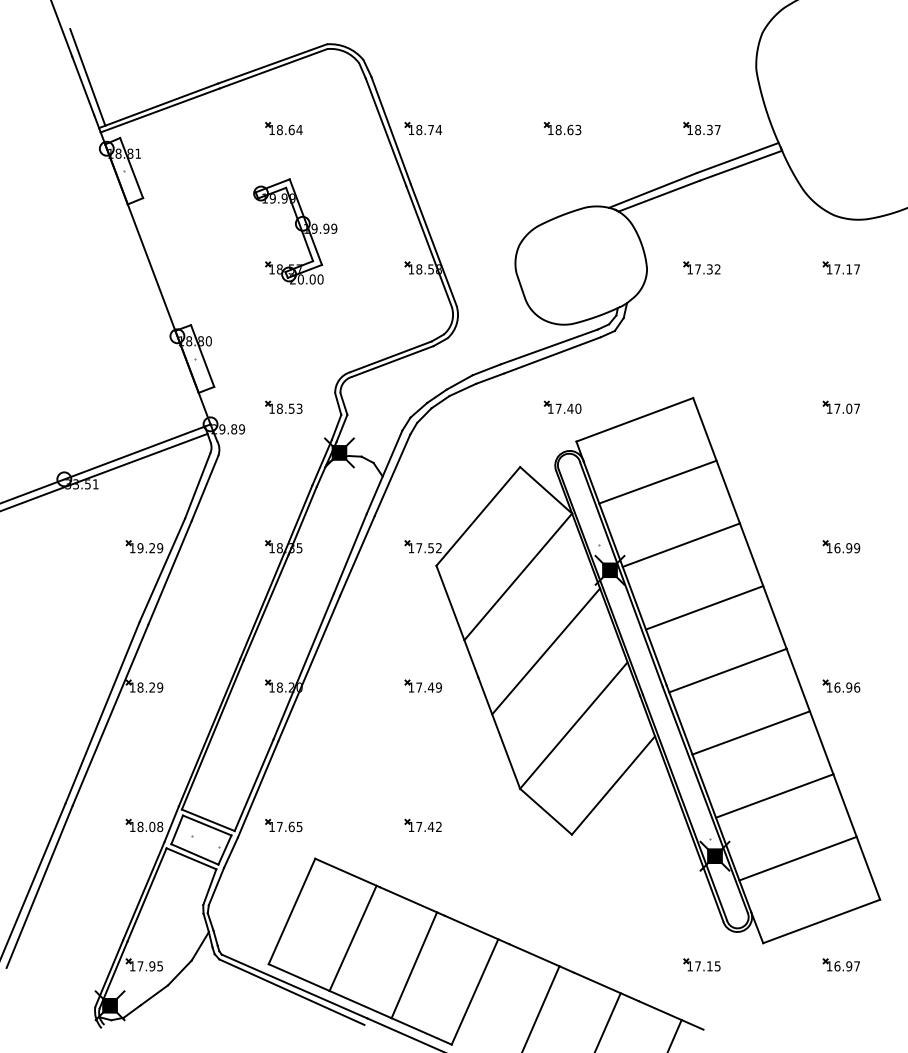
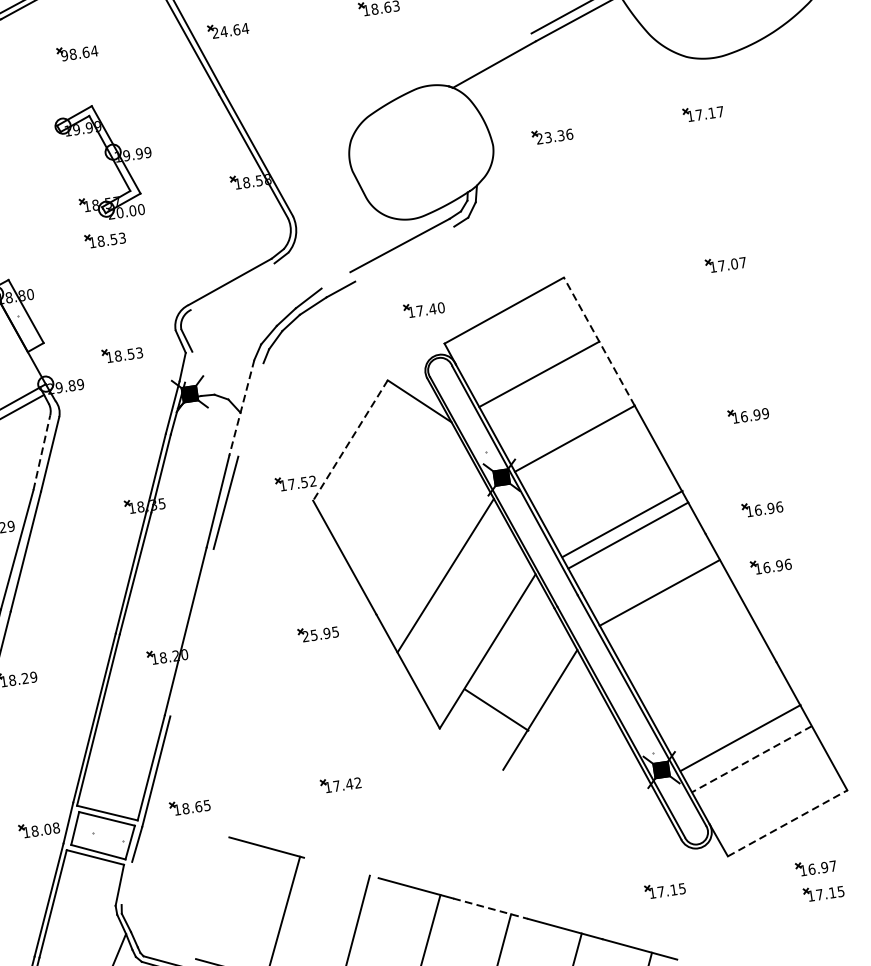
text: (272, 129) -> (65, 55), 18.64 -> 98.64
text: (421, 129) -> (226, 30), 18.74 -> 24.64
line: (652, 190) -> (486, 59), removed
text: (703, 269) -> (554, 136), 17.32 -> 23.36
part: (283, 300) -> (104, 238), added
line: (552, 355) -> (404, 254), removed
line: (392, 361) -> (232, 286), removed
line: (486, 369) -> (335, 280), removed
line: (341, 427) -> (187, 366), removed
line: (716, 460) -> (599, 341), solid -> dashed
line: (384, 472) -> (241, 408), solid -> dashed
line: (392, 474) -> (250, 409), removed
line: (197, 485) -> (41, 452), solid -> dashed
line: (478, 516) -> (350, 440), solid -> dashed
line: (518, 576) -> (403, 499), removed
line: (704, 607) -> (628, 535), moved
part: (841, 632) -> (762, 507), added
line: (309, 668) -> (192, 632), removed
line: (727, 670) -> (622, 523), moved
text: (424, 687) -> (319, 634), 17.49 -> 25.95
line: (750, 732) -> (658, 592), moved
line: (774, 795) -> (740, 737), moved
line: (545, 811) -> (496, 709), moved
text: (279, 826) -> (185, 808), 17.65 -> 18.65
line: (798, 858) -> (752, 758), solid -> dashed
line: (216, 886) -> (126, 883), removed
line: (411, 901) -> (340, 868), removed
line: (291, 911) -> (212, 898), removed
line: (822, 921) -> (788, 823), solid -> dashed
line: (542, 958) -> (491, 908), solid -> dashed
part: (844, 988) -> (823, 892), added

